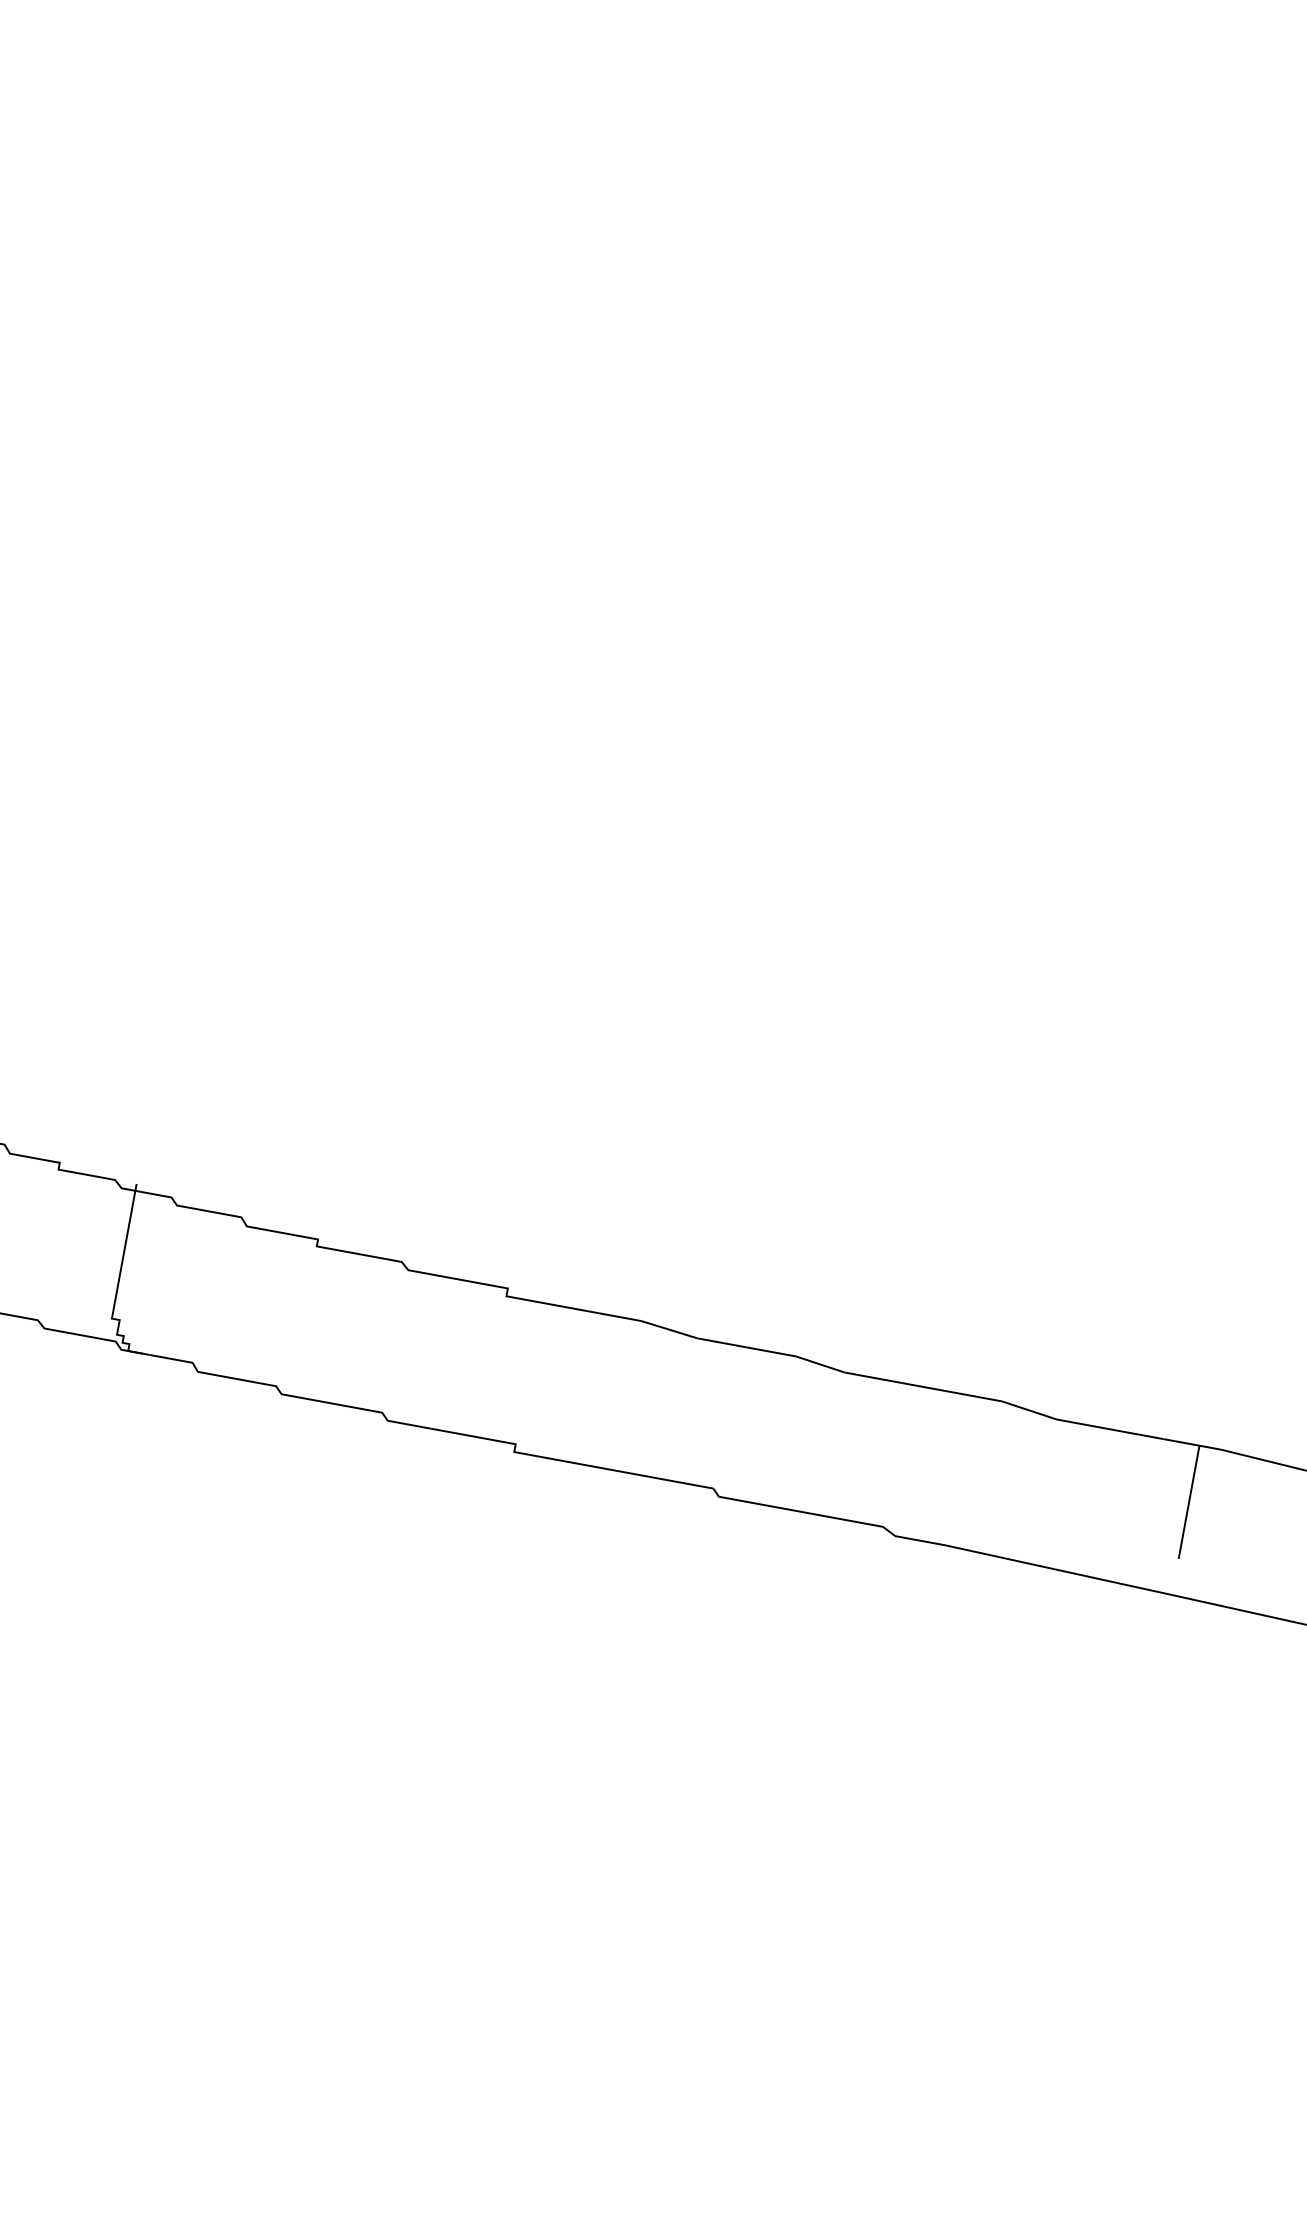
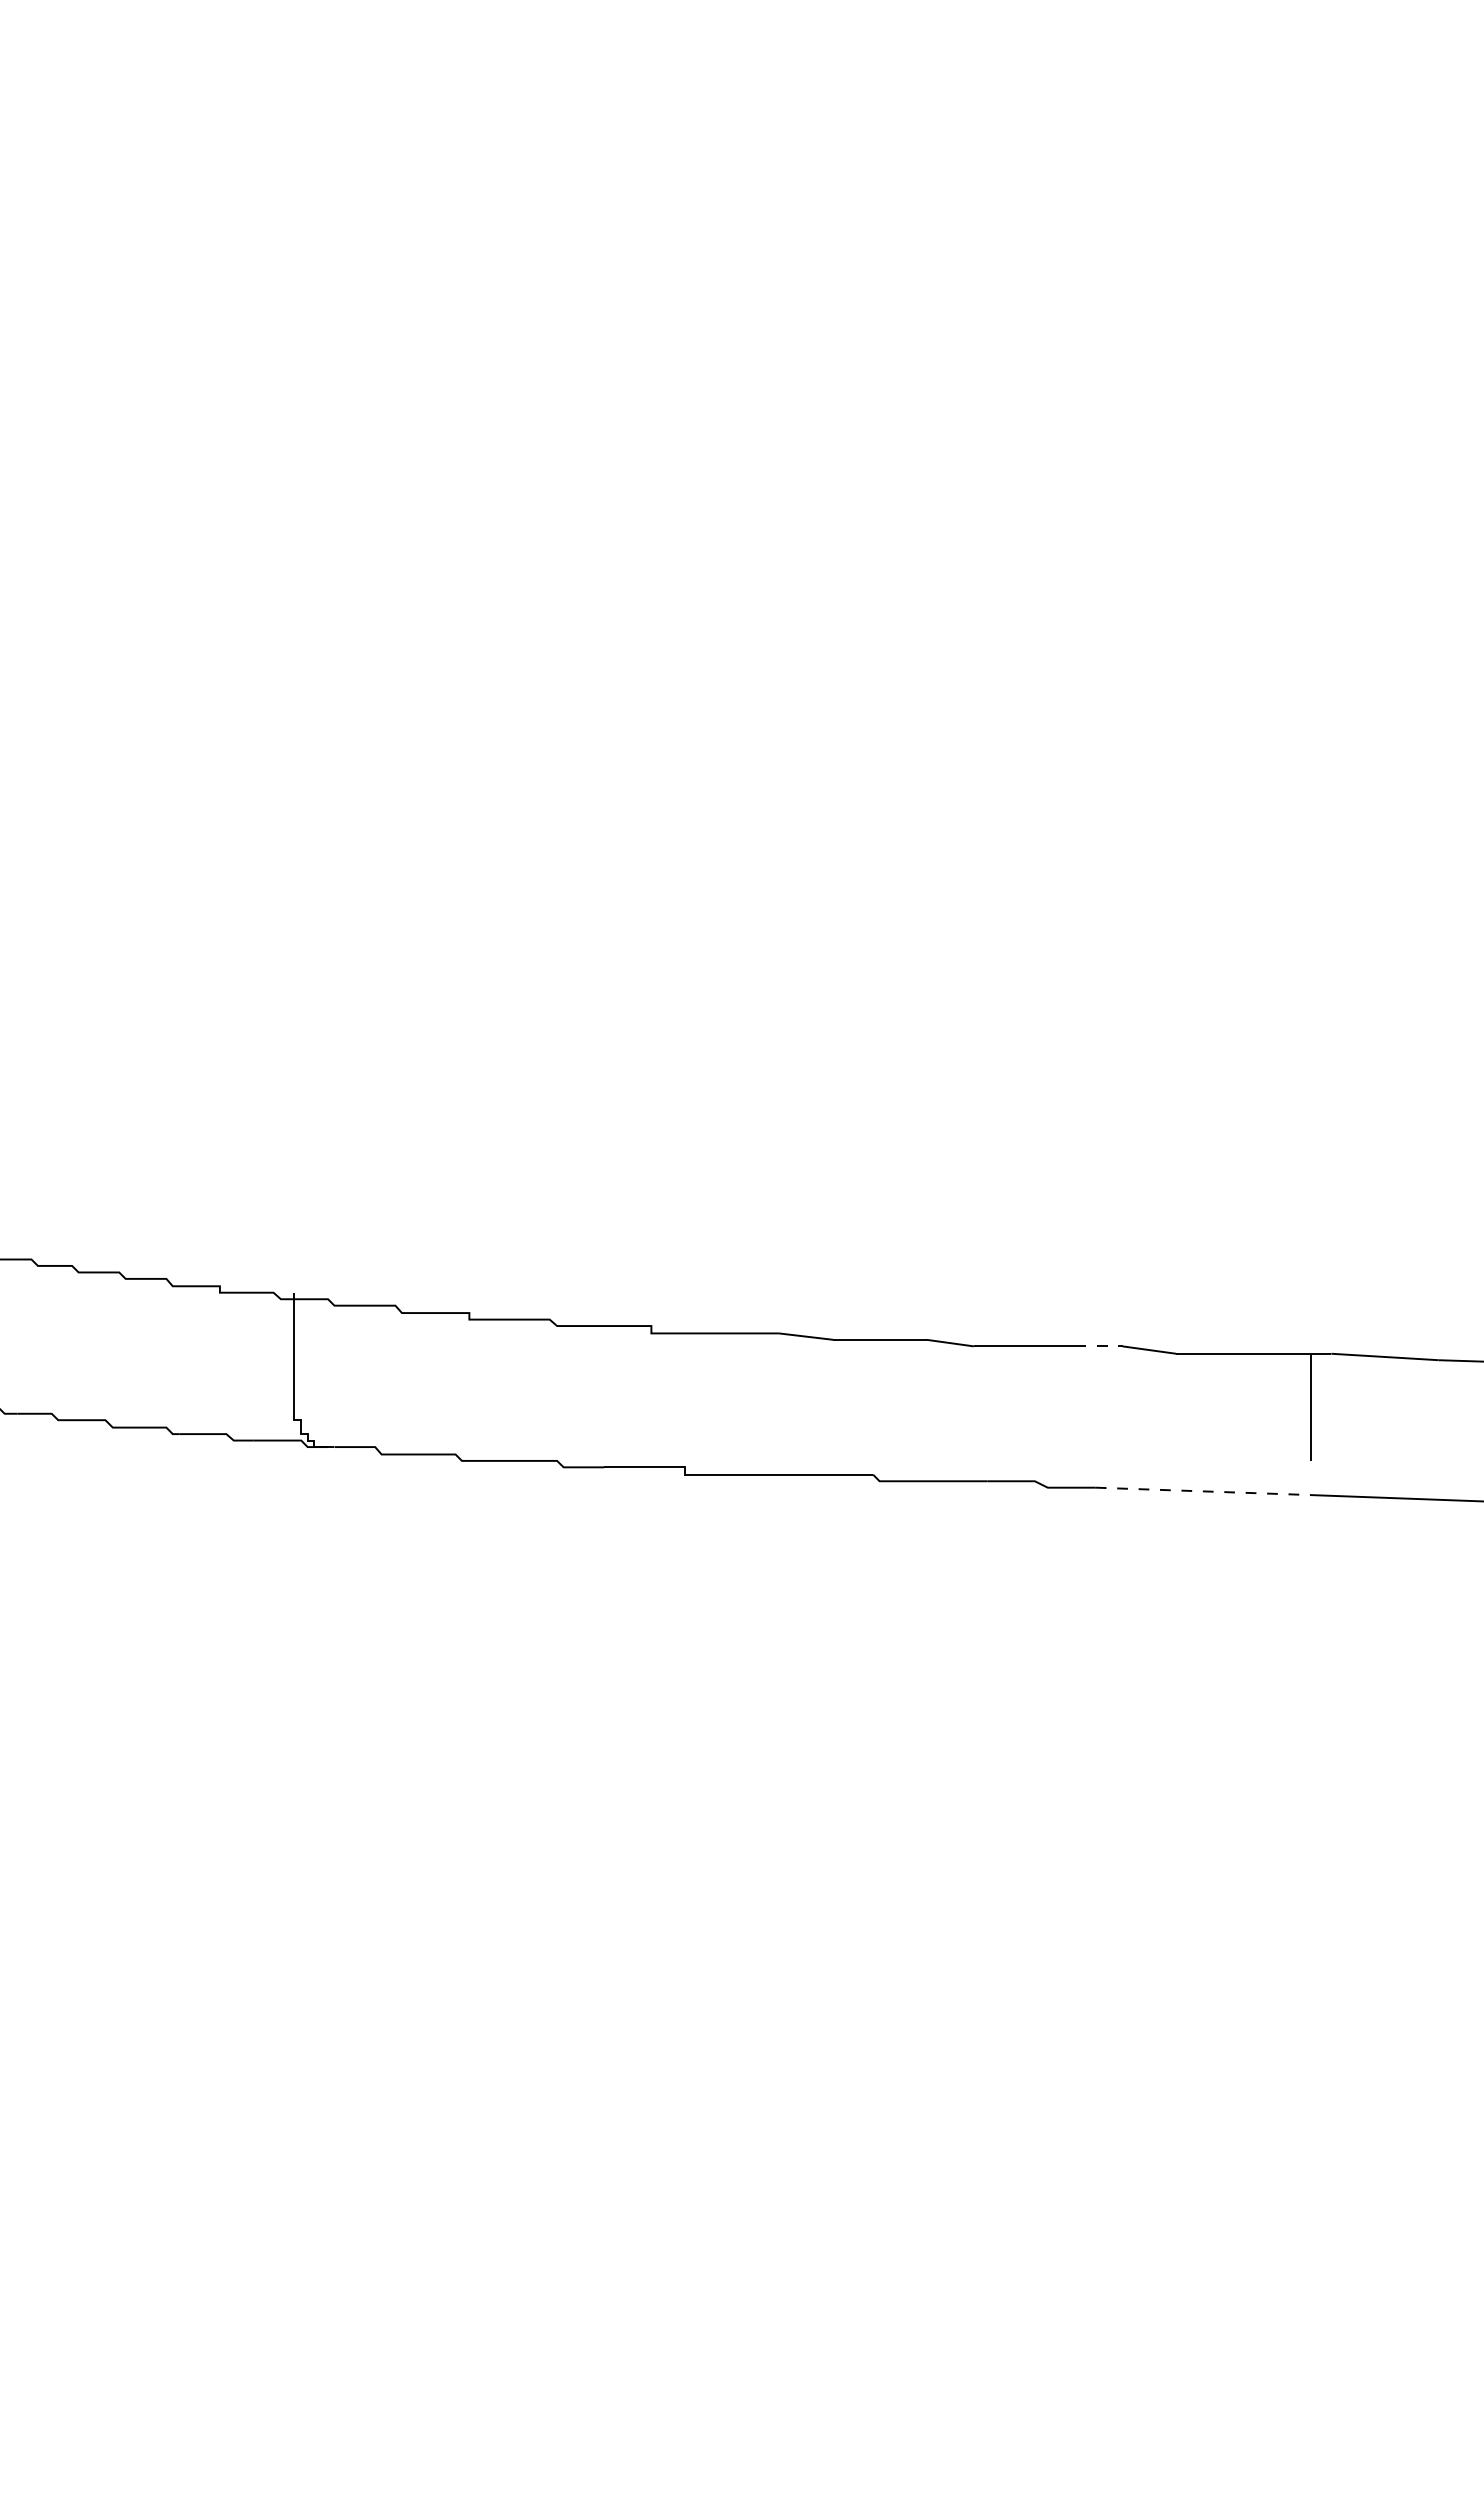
line: (977, 1396) -> (1099, 1346), solid -> dashed
line: (1059, 1570) -> (1203, 1491), solid -> dashed

